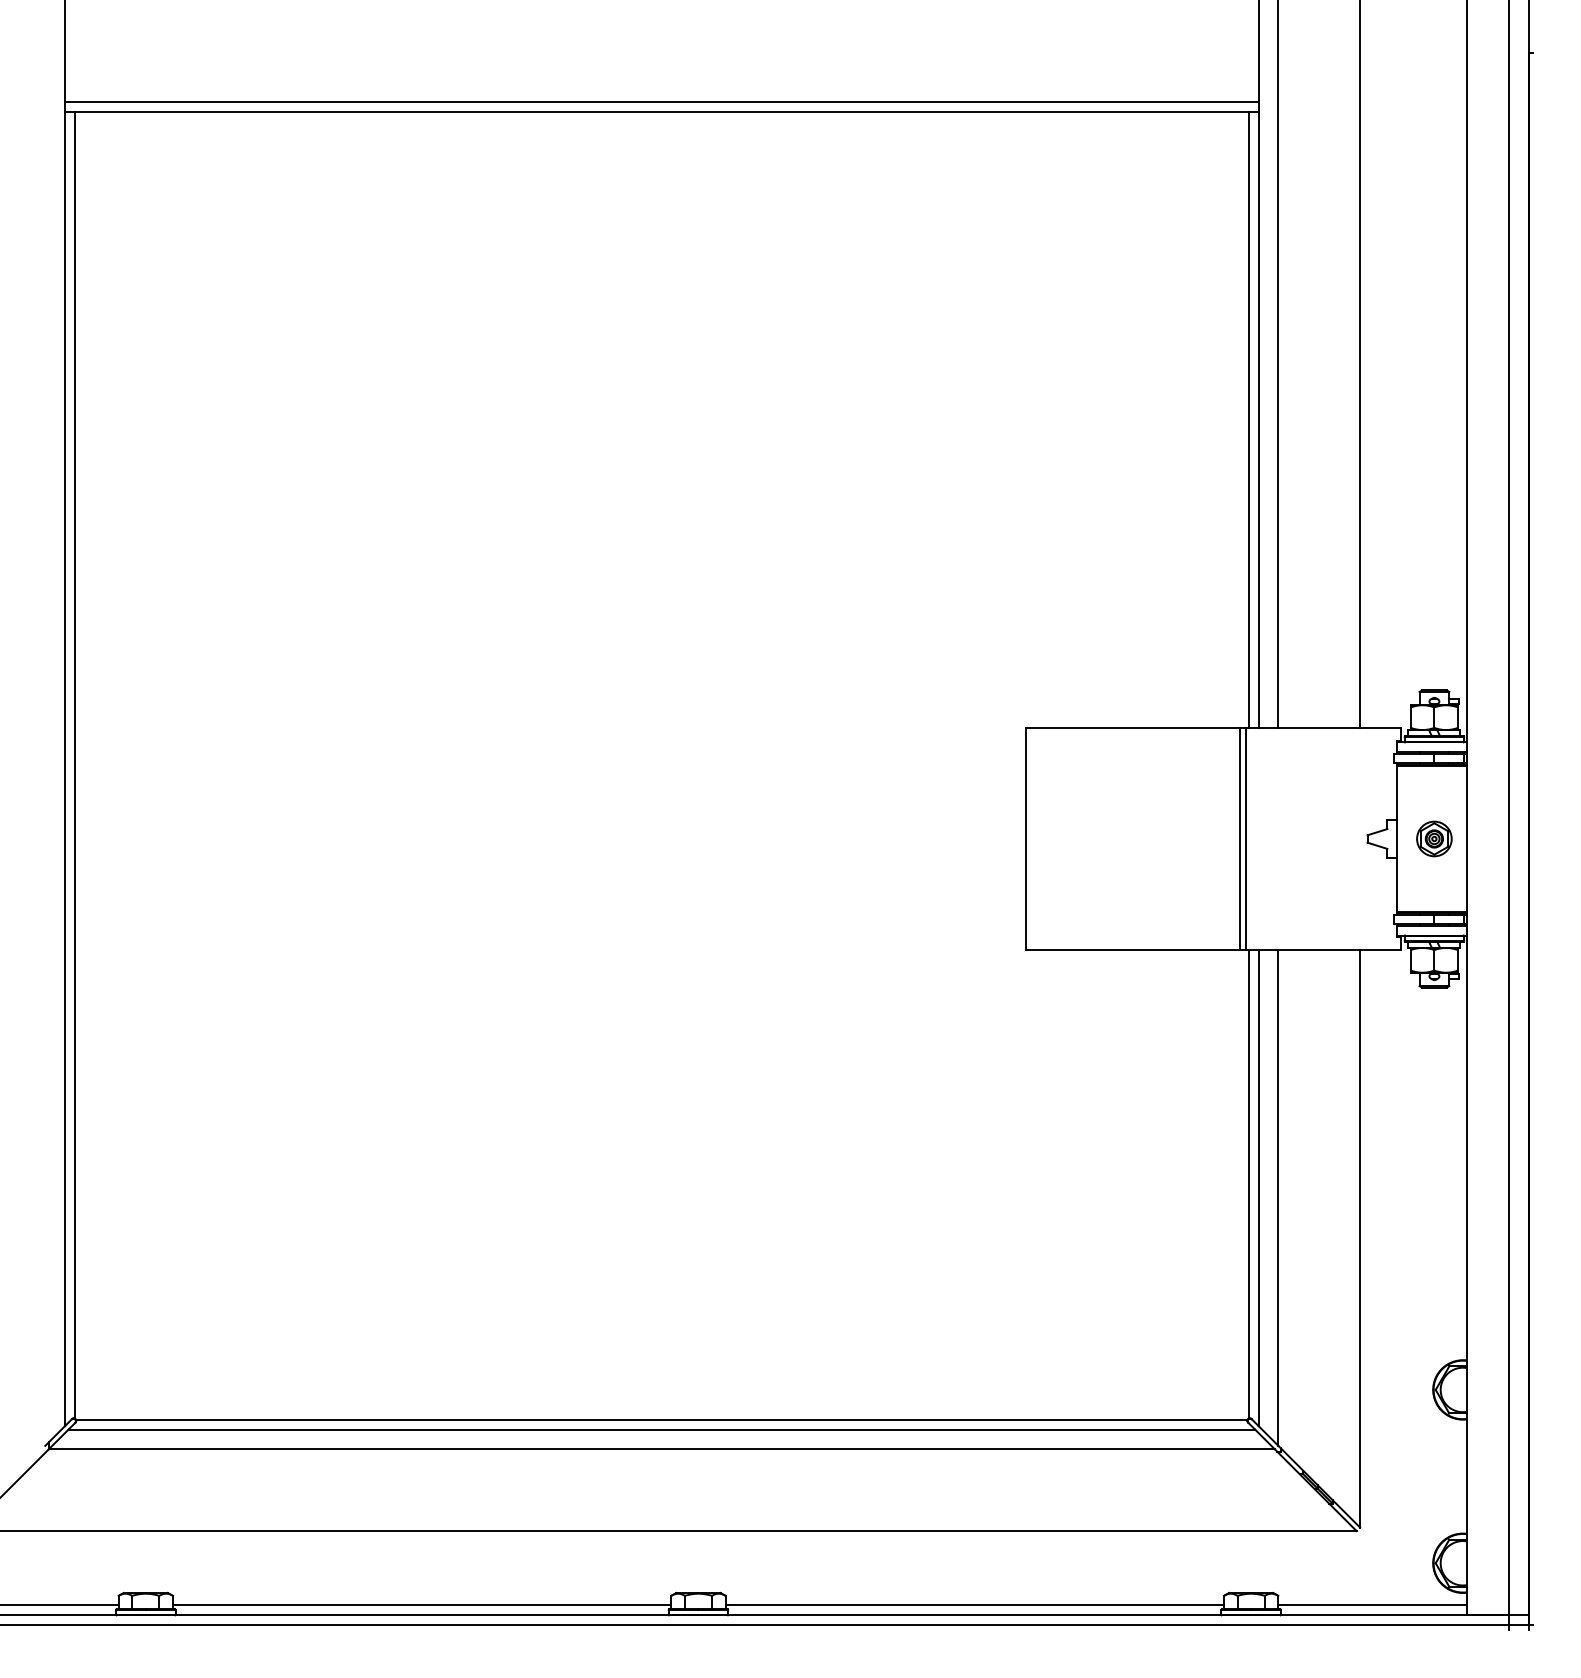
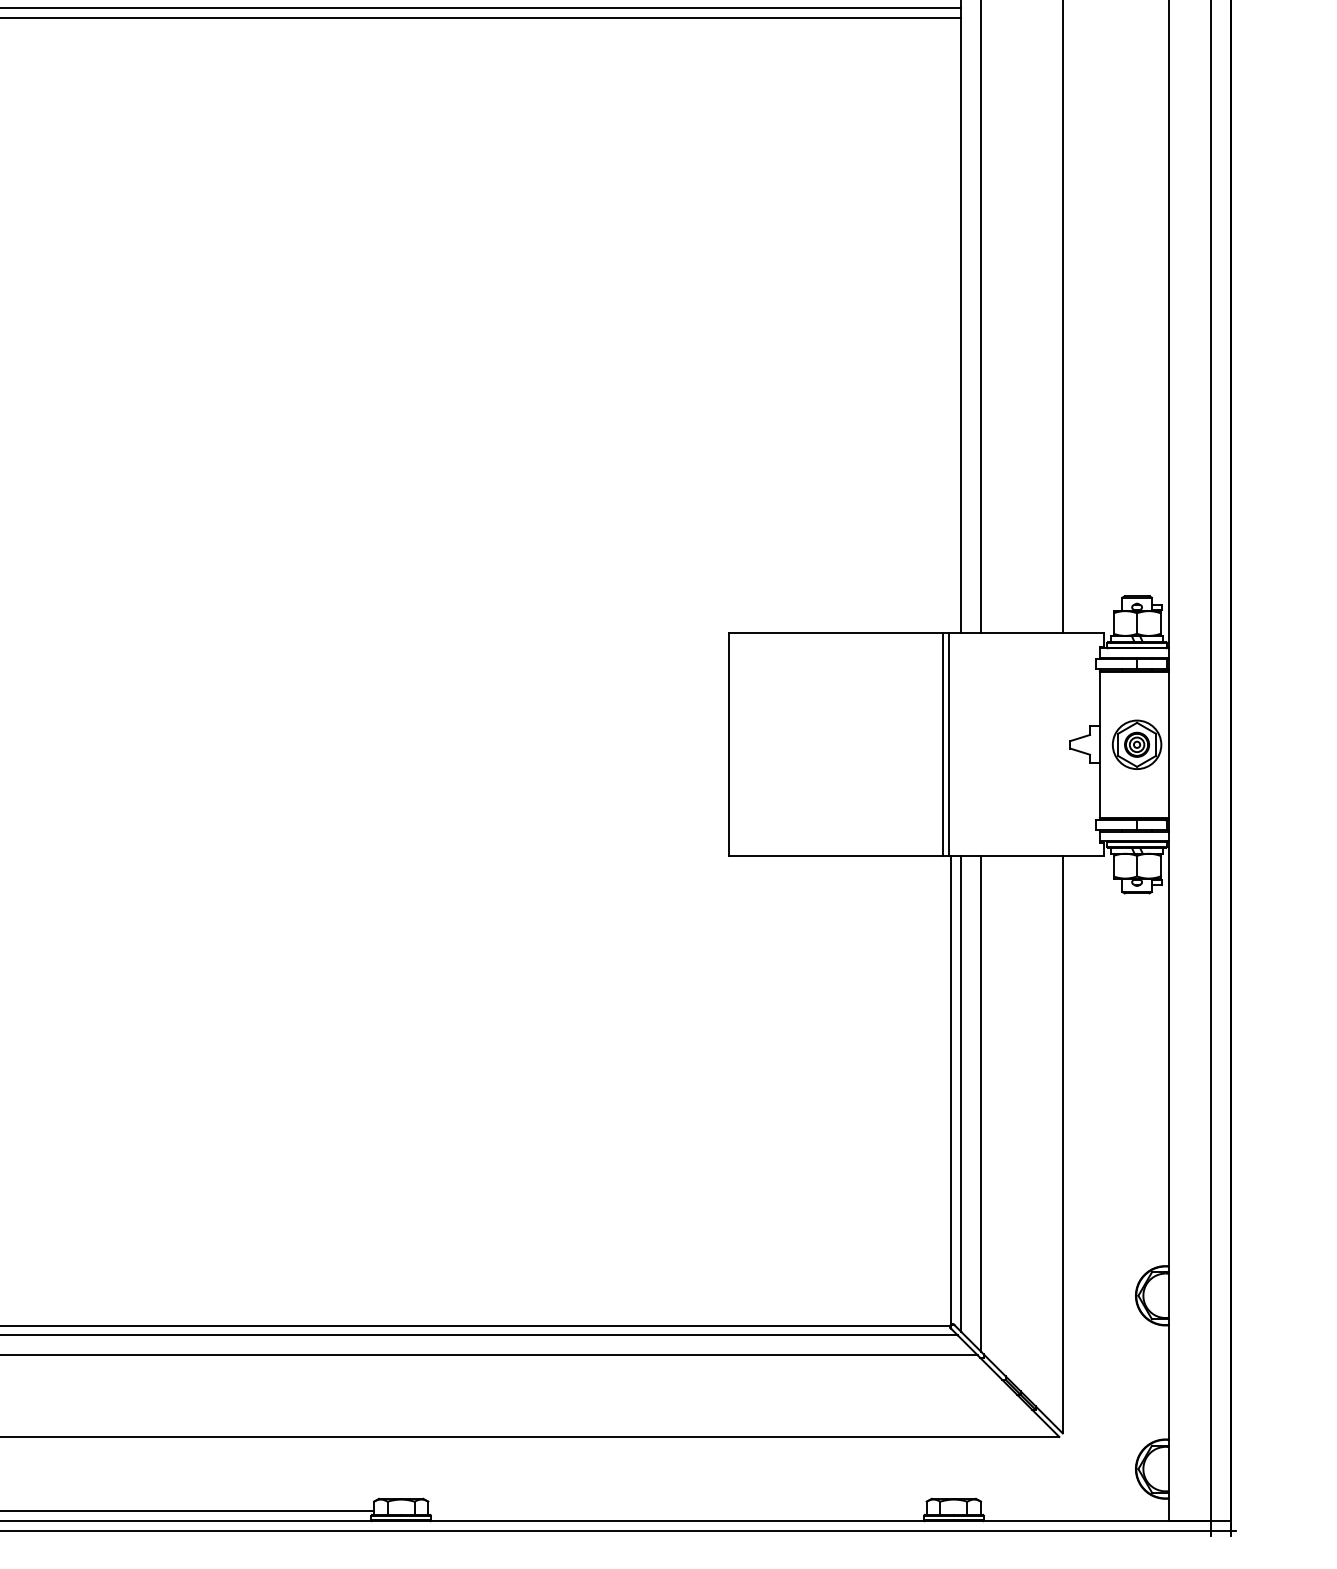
line: (1248, 419) -> (951, 325), removed
part: (1434, 838) -> (1137, 744), size x1.4
line: (974, 1605) -> (677, 1511), removed
line: (1372, 1605) -> (1075, 1511), removed

